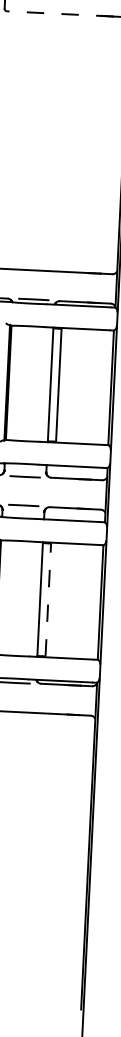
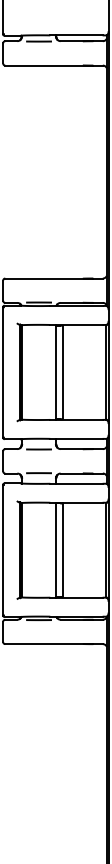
line: (59, 13) -> (48, 65), dashed -> solid
line: (48, 600) -> (63, 550), dashed -> solid

